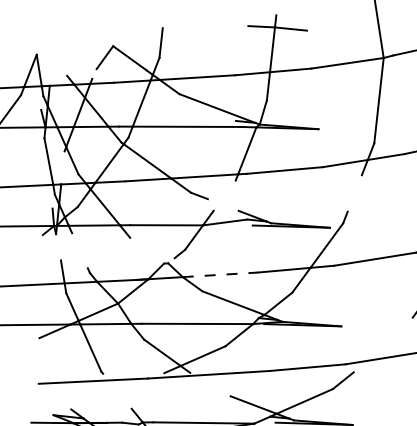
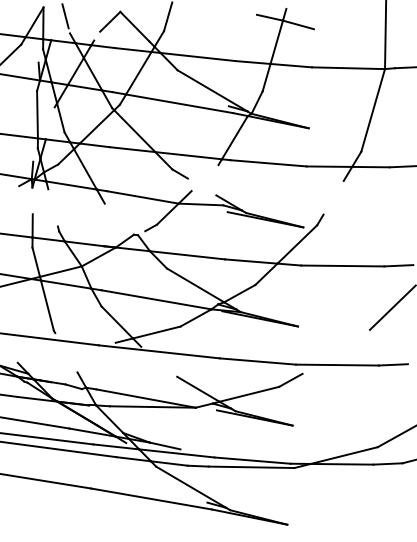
line: (59, 59) -> (65, 16), added
line: (220, 275) -> (187, 255), dashed -> solid

